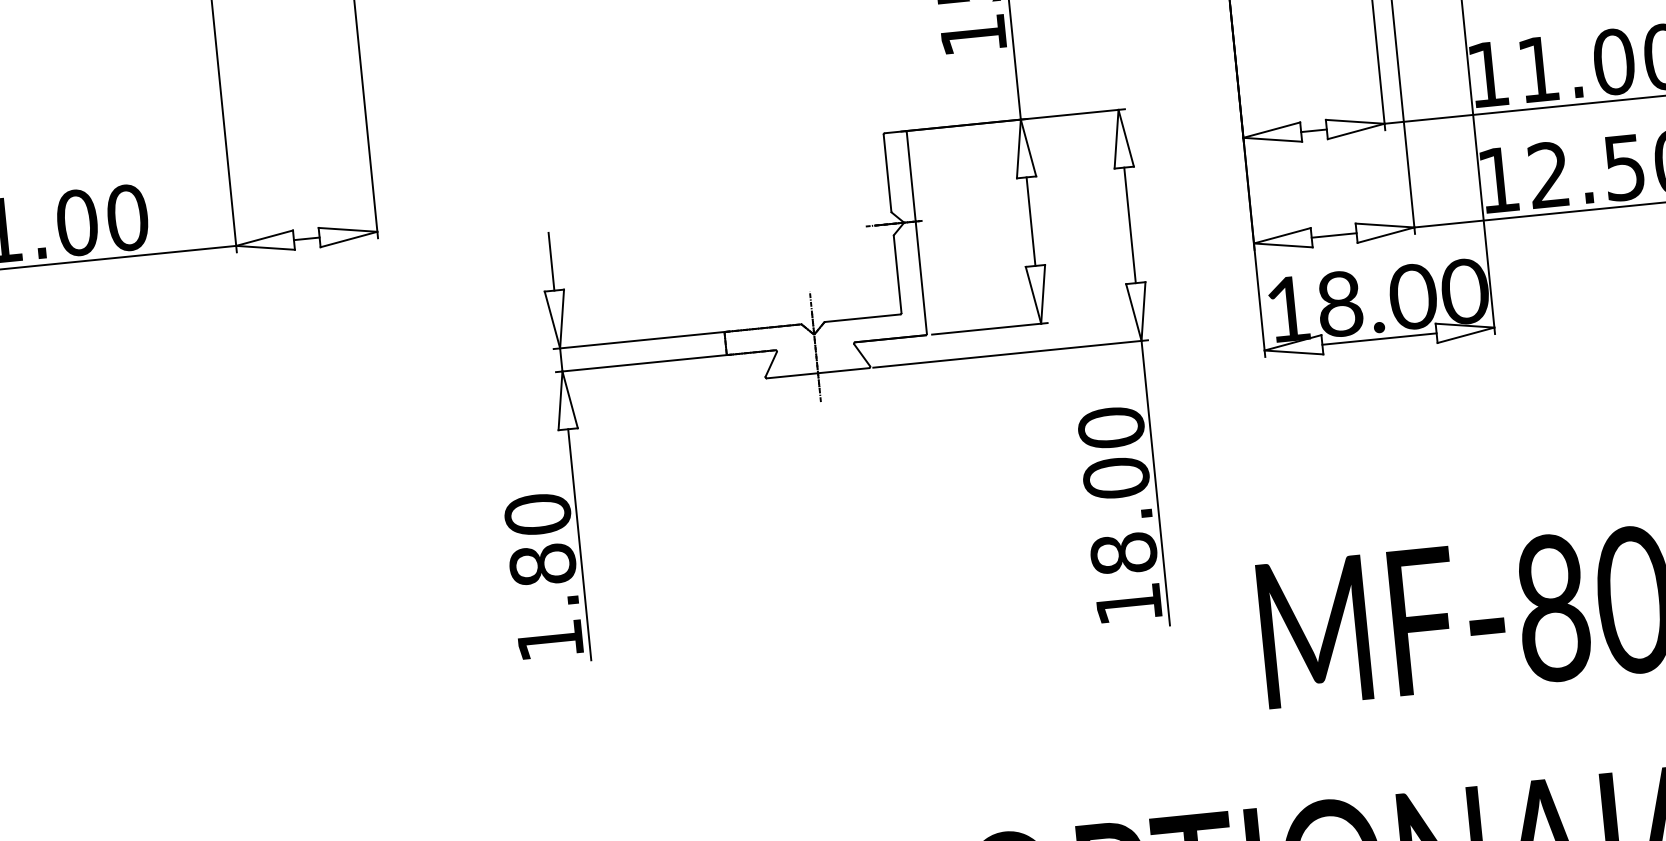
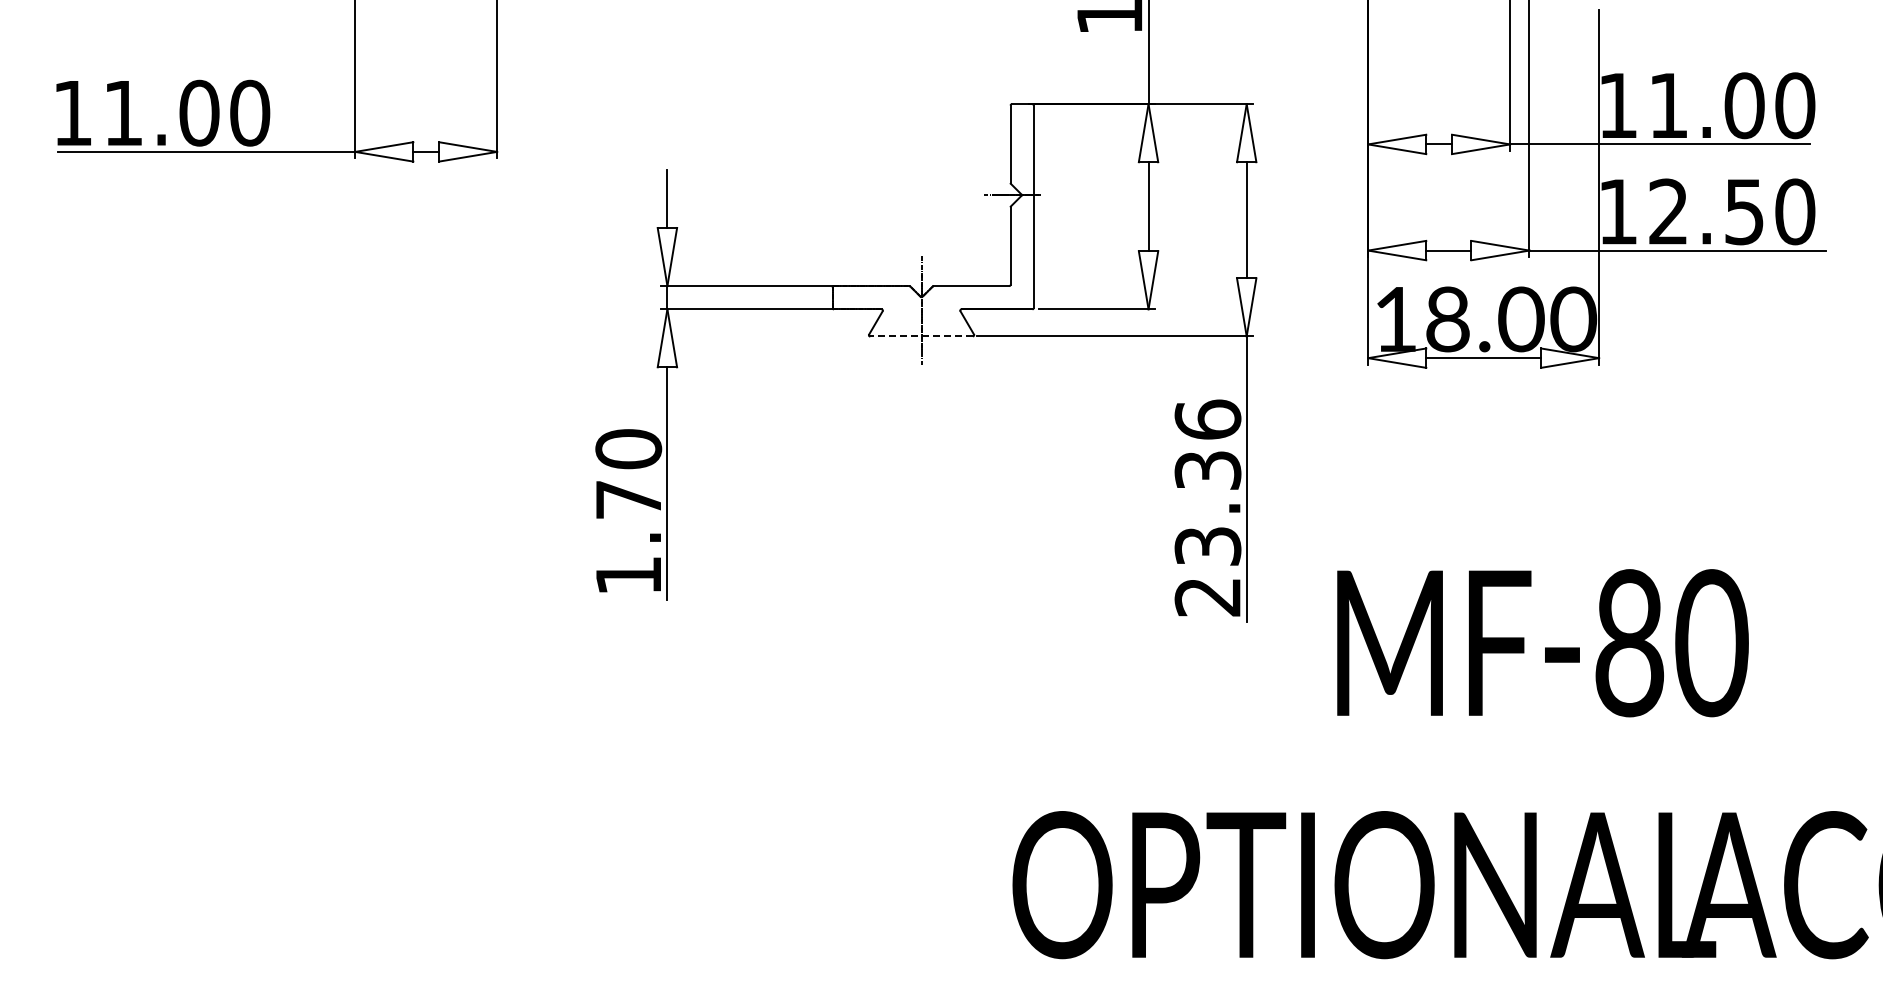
line: (817, 373) -> (921, 336), solid -> dashed
text: (1119, 515) -> (1207, 507), 18.00 -> 23.36
text: (542, 564) -> (628, 499), 1.80 -> 1.70

